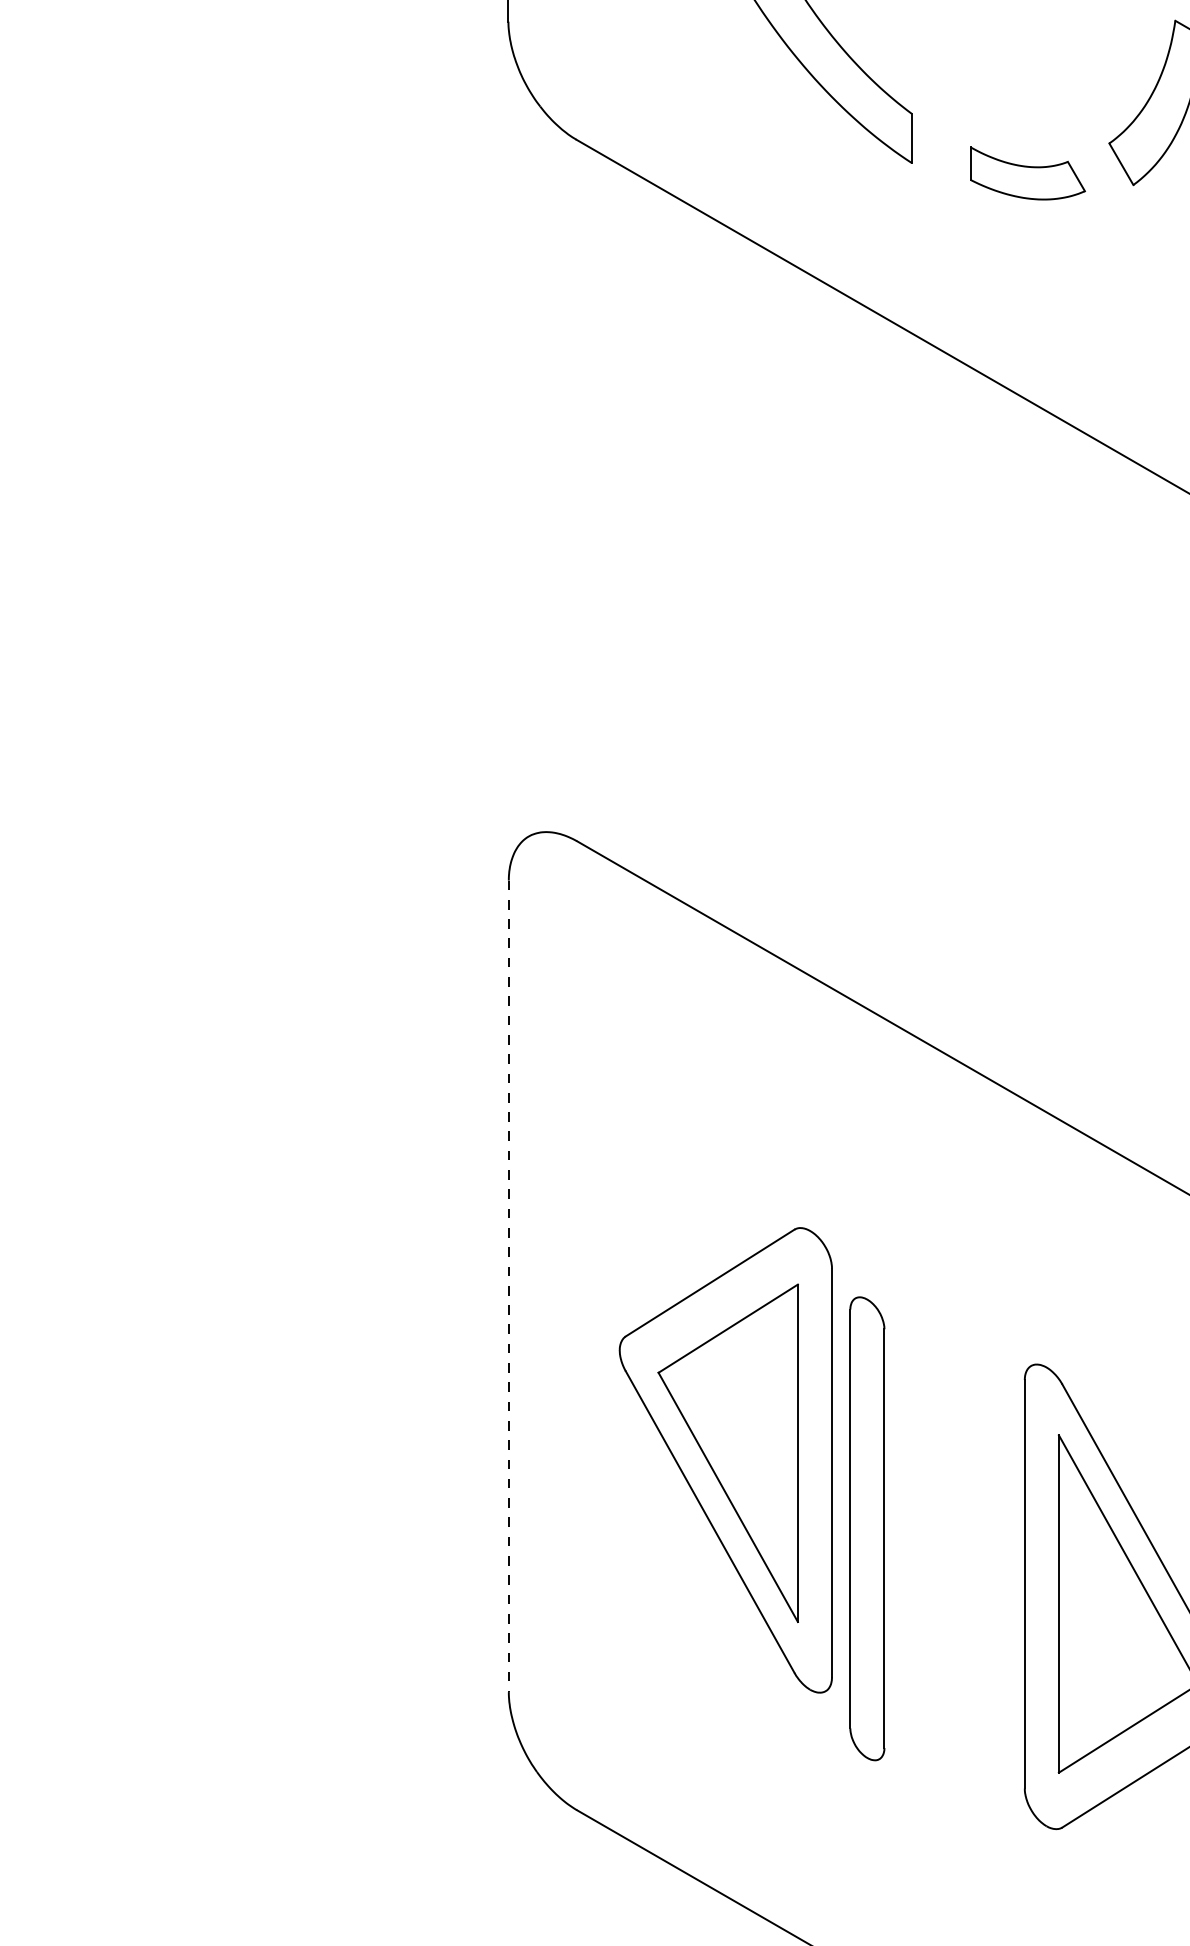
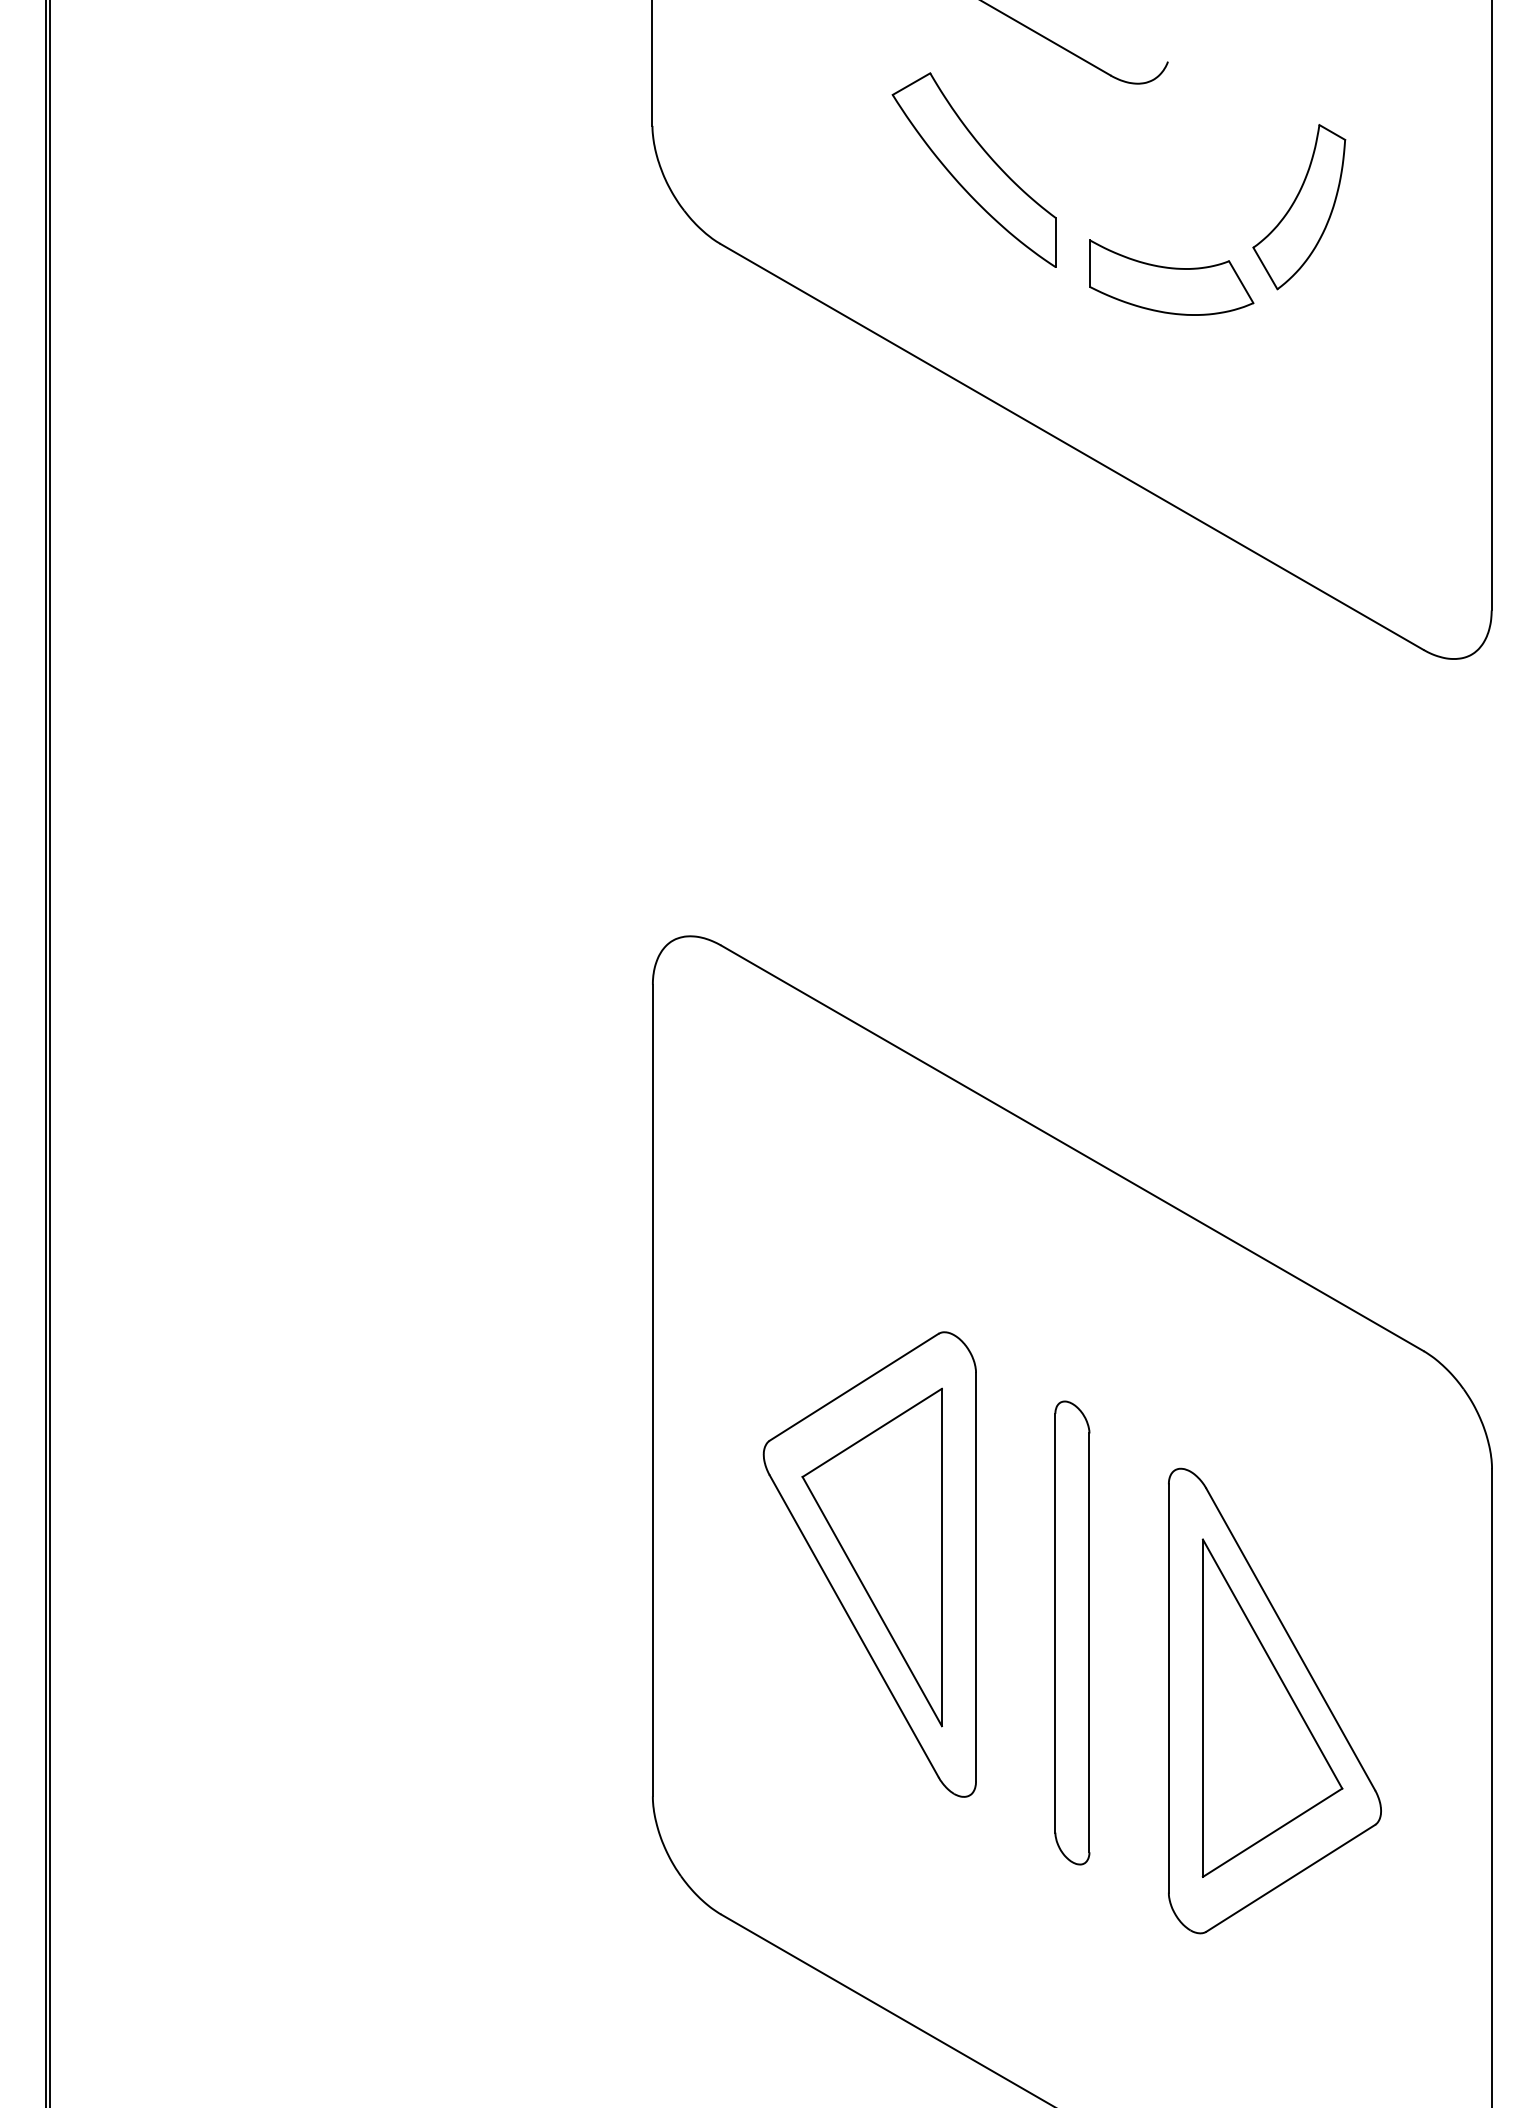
part: (1027, 173) -> (1171, 277), size x1.43
line: (508, 1286) -> (652, 1390), dashed -> solid
part: (867, 1528) -> (1072, 1632), moved

